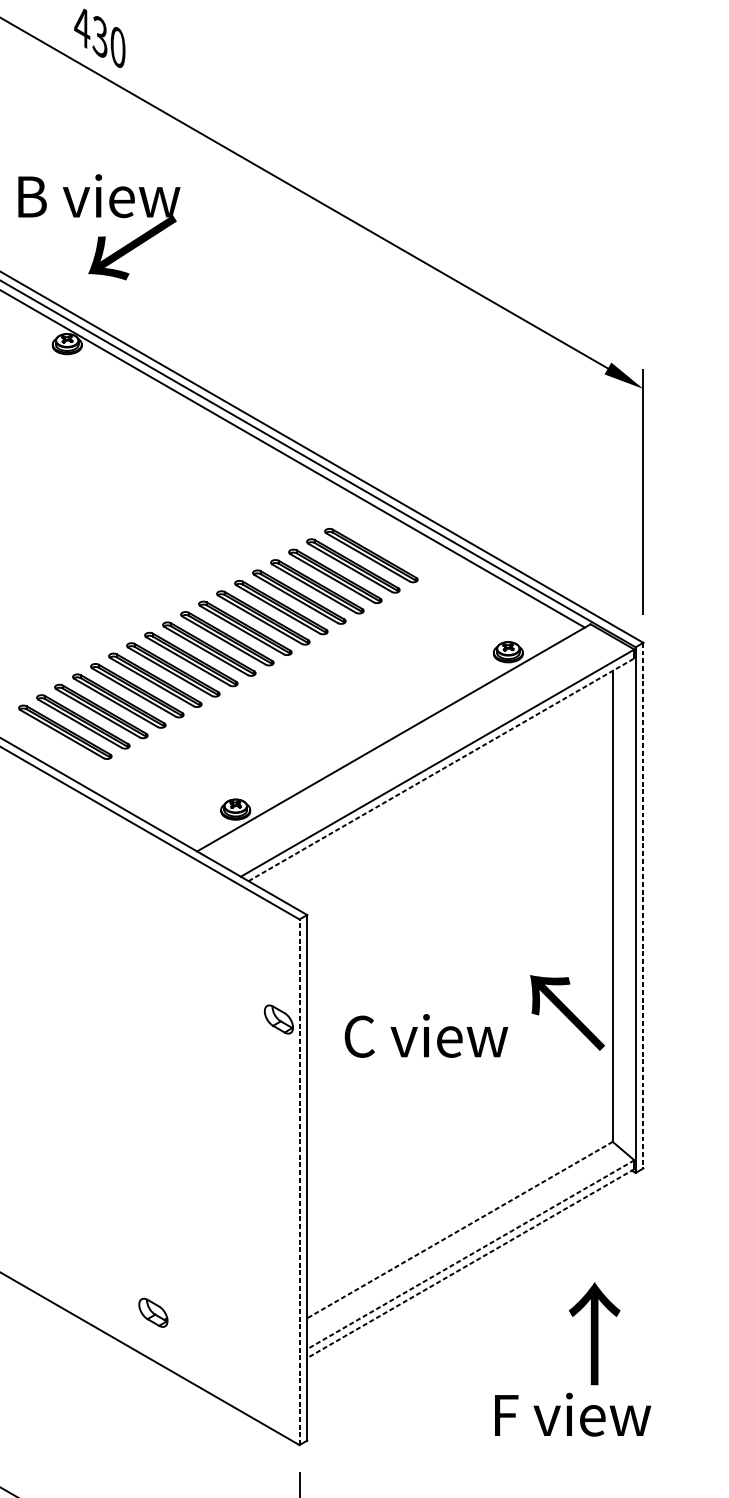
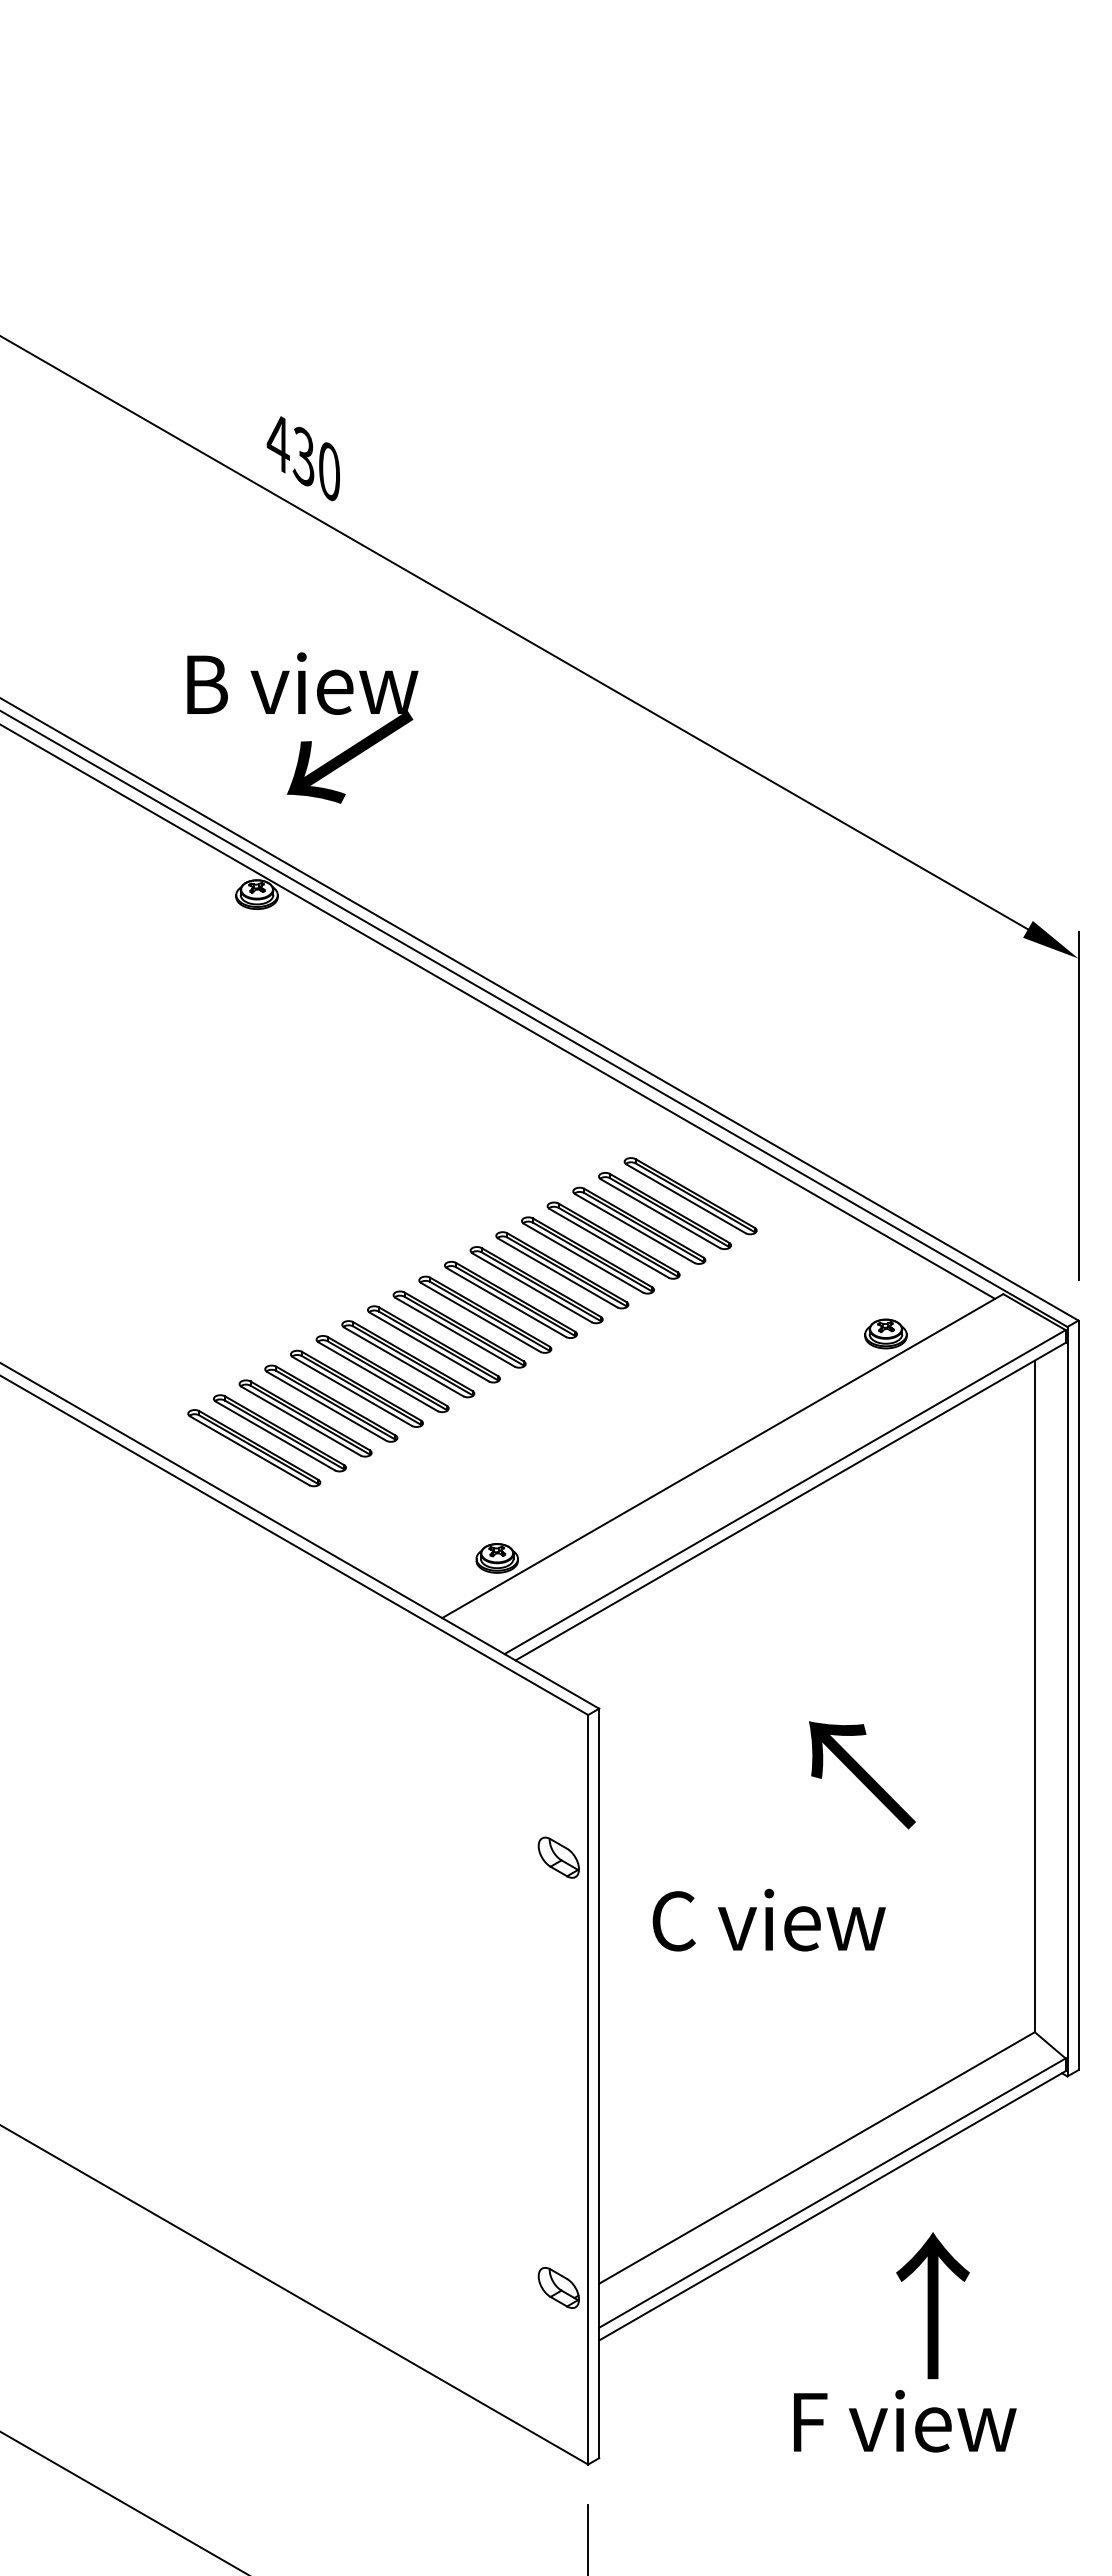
line: (441, 769) -> (790, 1501), dashed -> solid
line: (643, 905) -> (1078, 1695), dashed -> solid
text: (567, 1013) -> (862, 1775), moved
text: (425, 1035) -> (768, 1919), moved
line: (299, 1182) -> (588, 2089), dashed -> solid
line: (460, 1229) -> (817, 2157), dashed -> solid
line: (470, 1255) -> (832, 2193), dashed -> solid
line: (470, 1264) -> (832, 2206), dashed -> solid
part: (153, 1312) -> (558, 2287), moved
text: (594, 1333) -> (932, 2305), moved
text: (573, 1414) -> (905, 2421), moved

